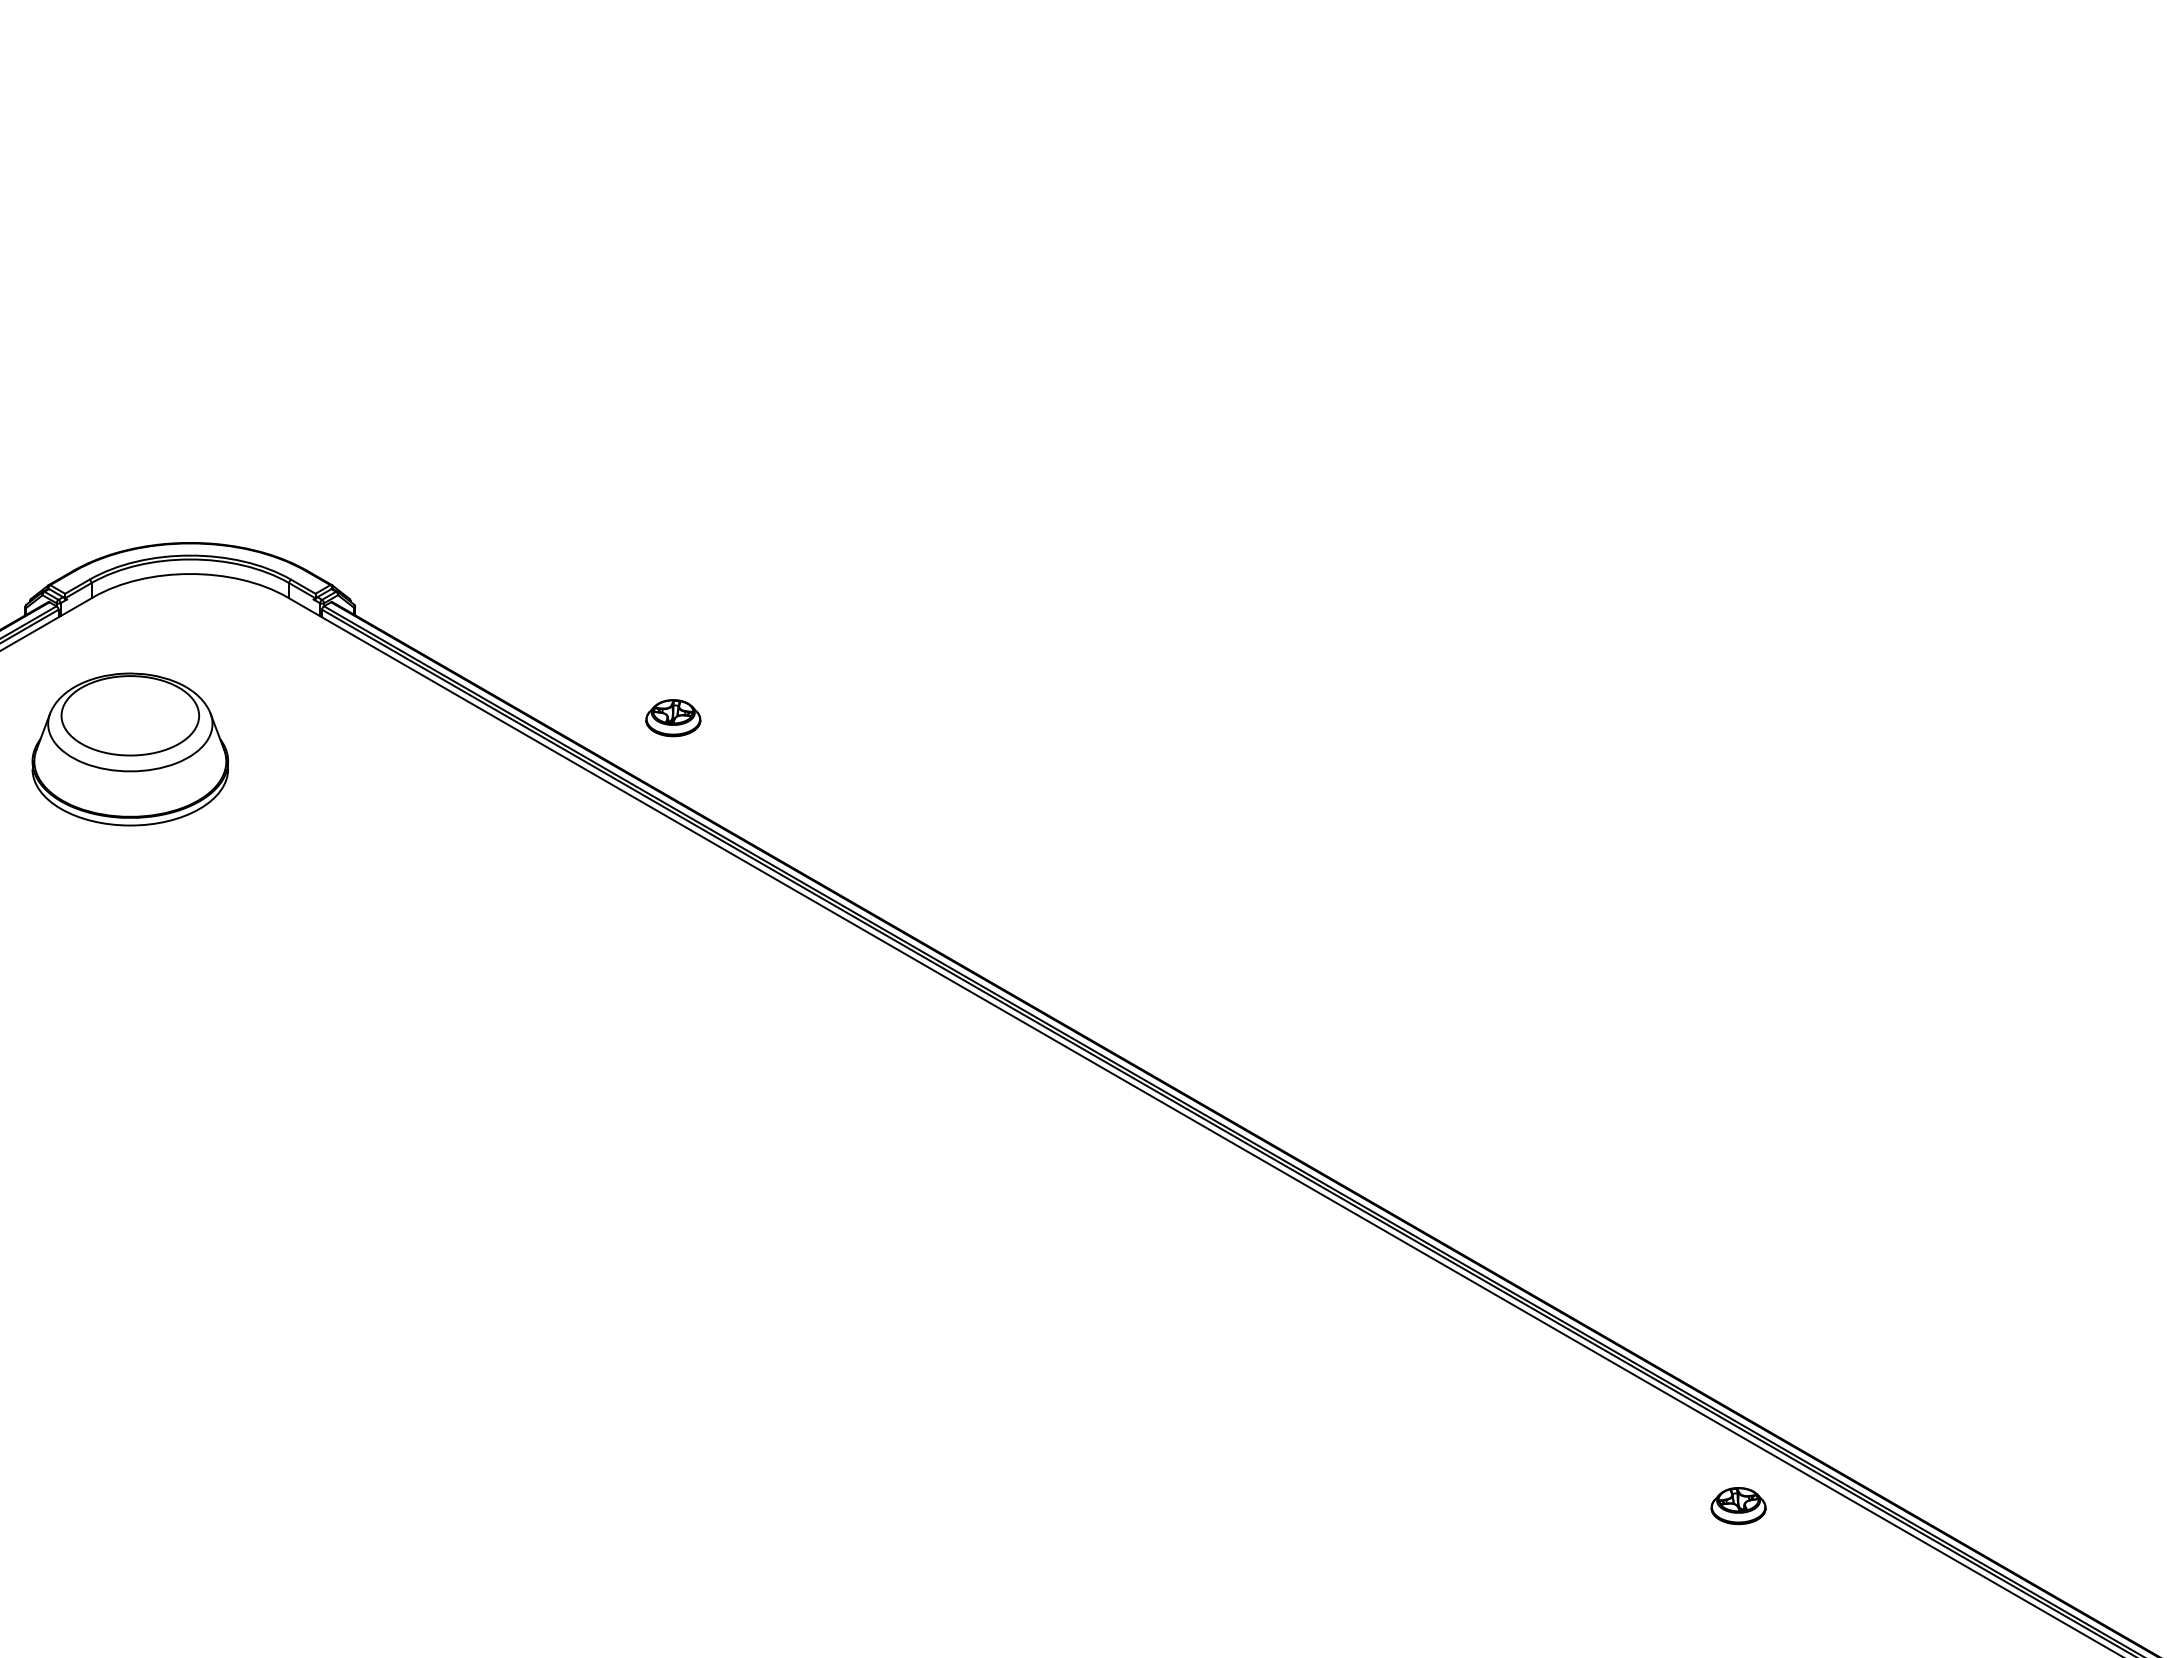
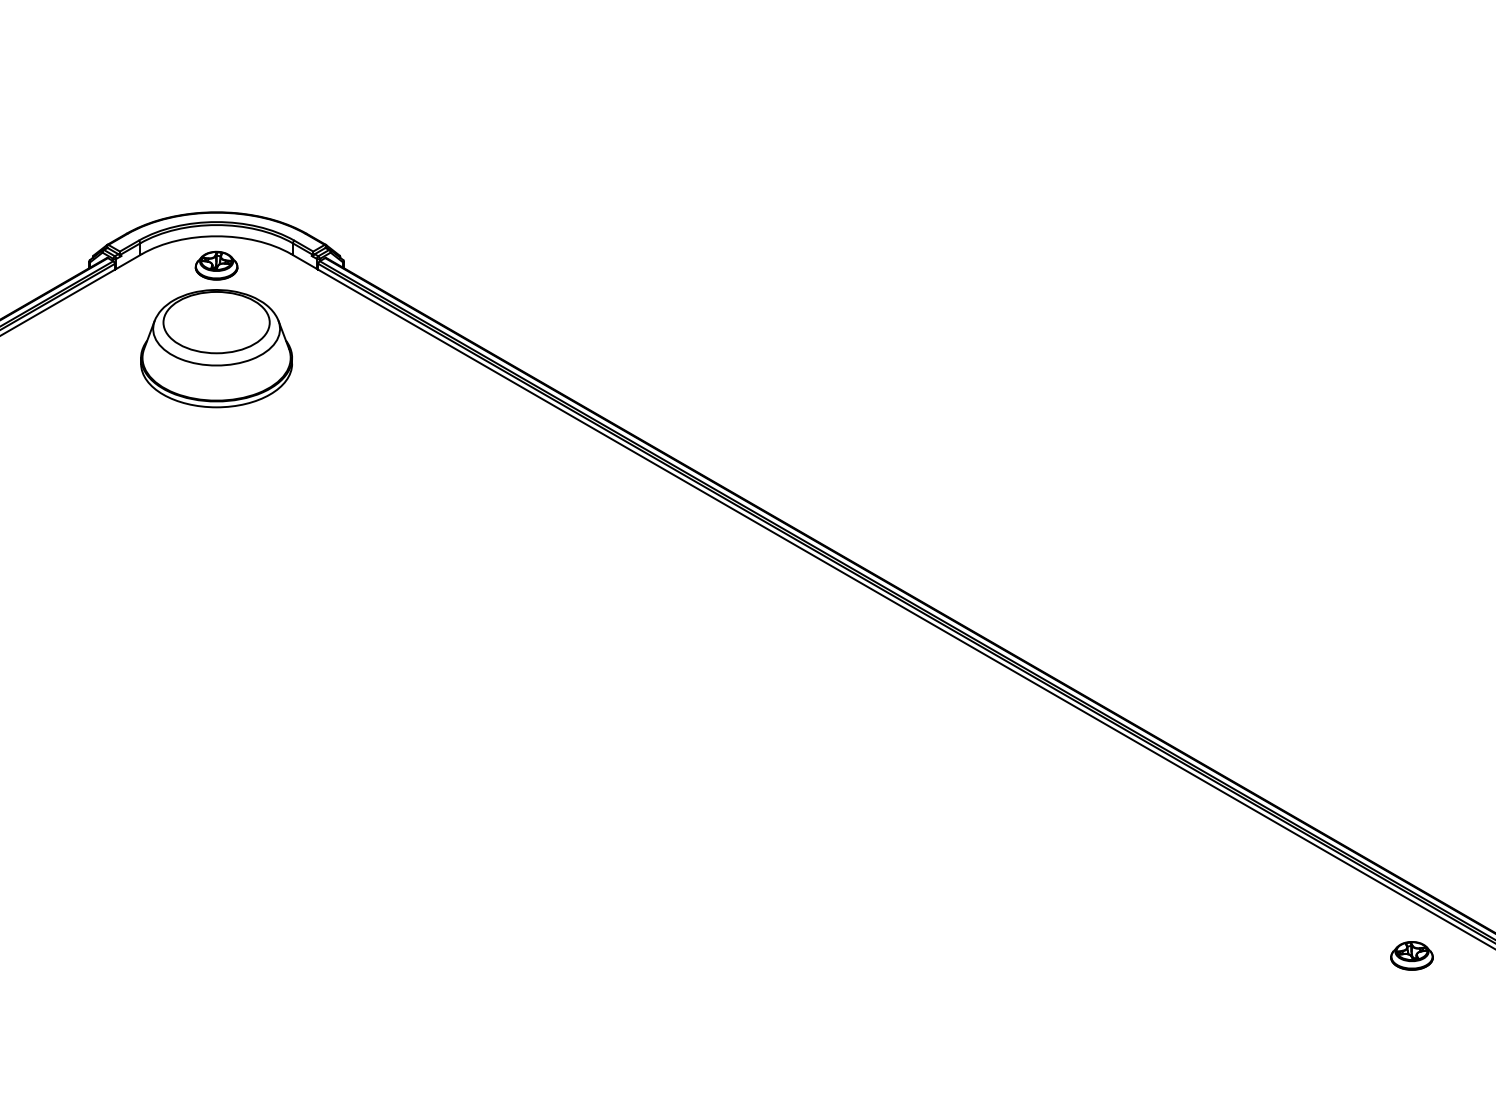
part: (673, 718) -> (216, 266), moved
part: (129, 749) -> (215, 348), moved

